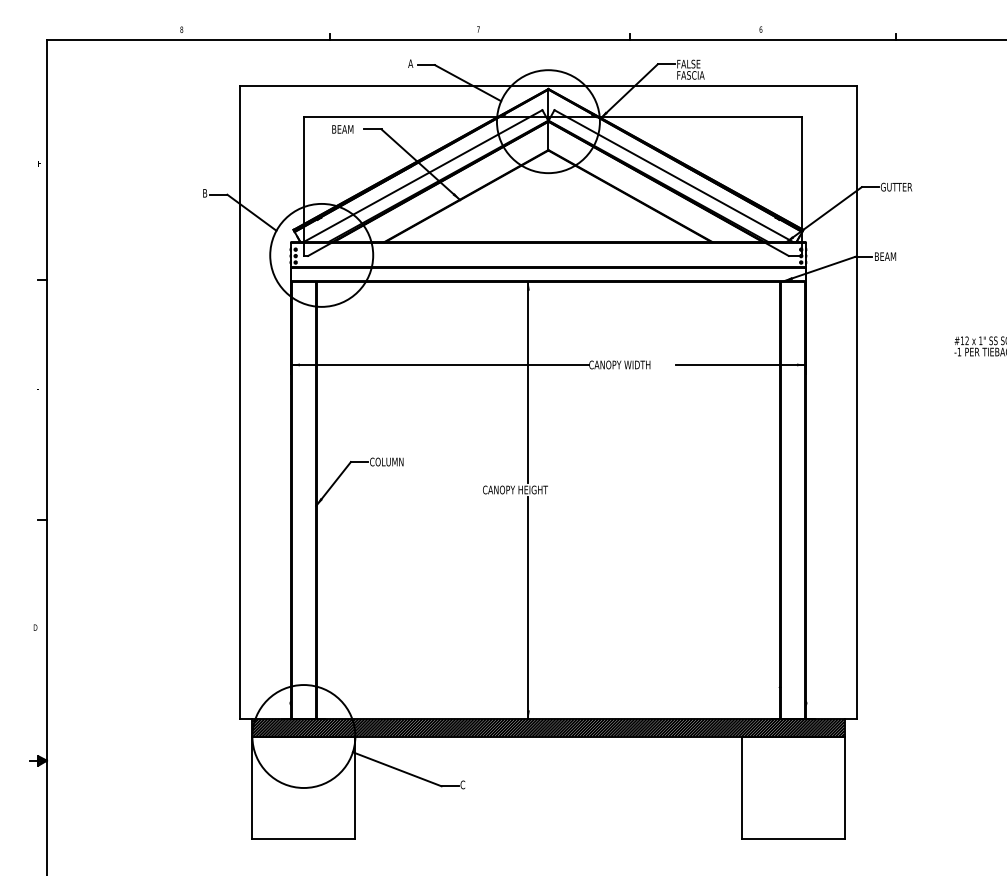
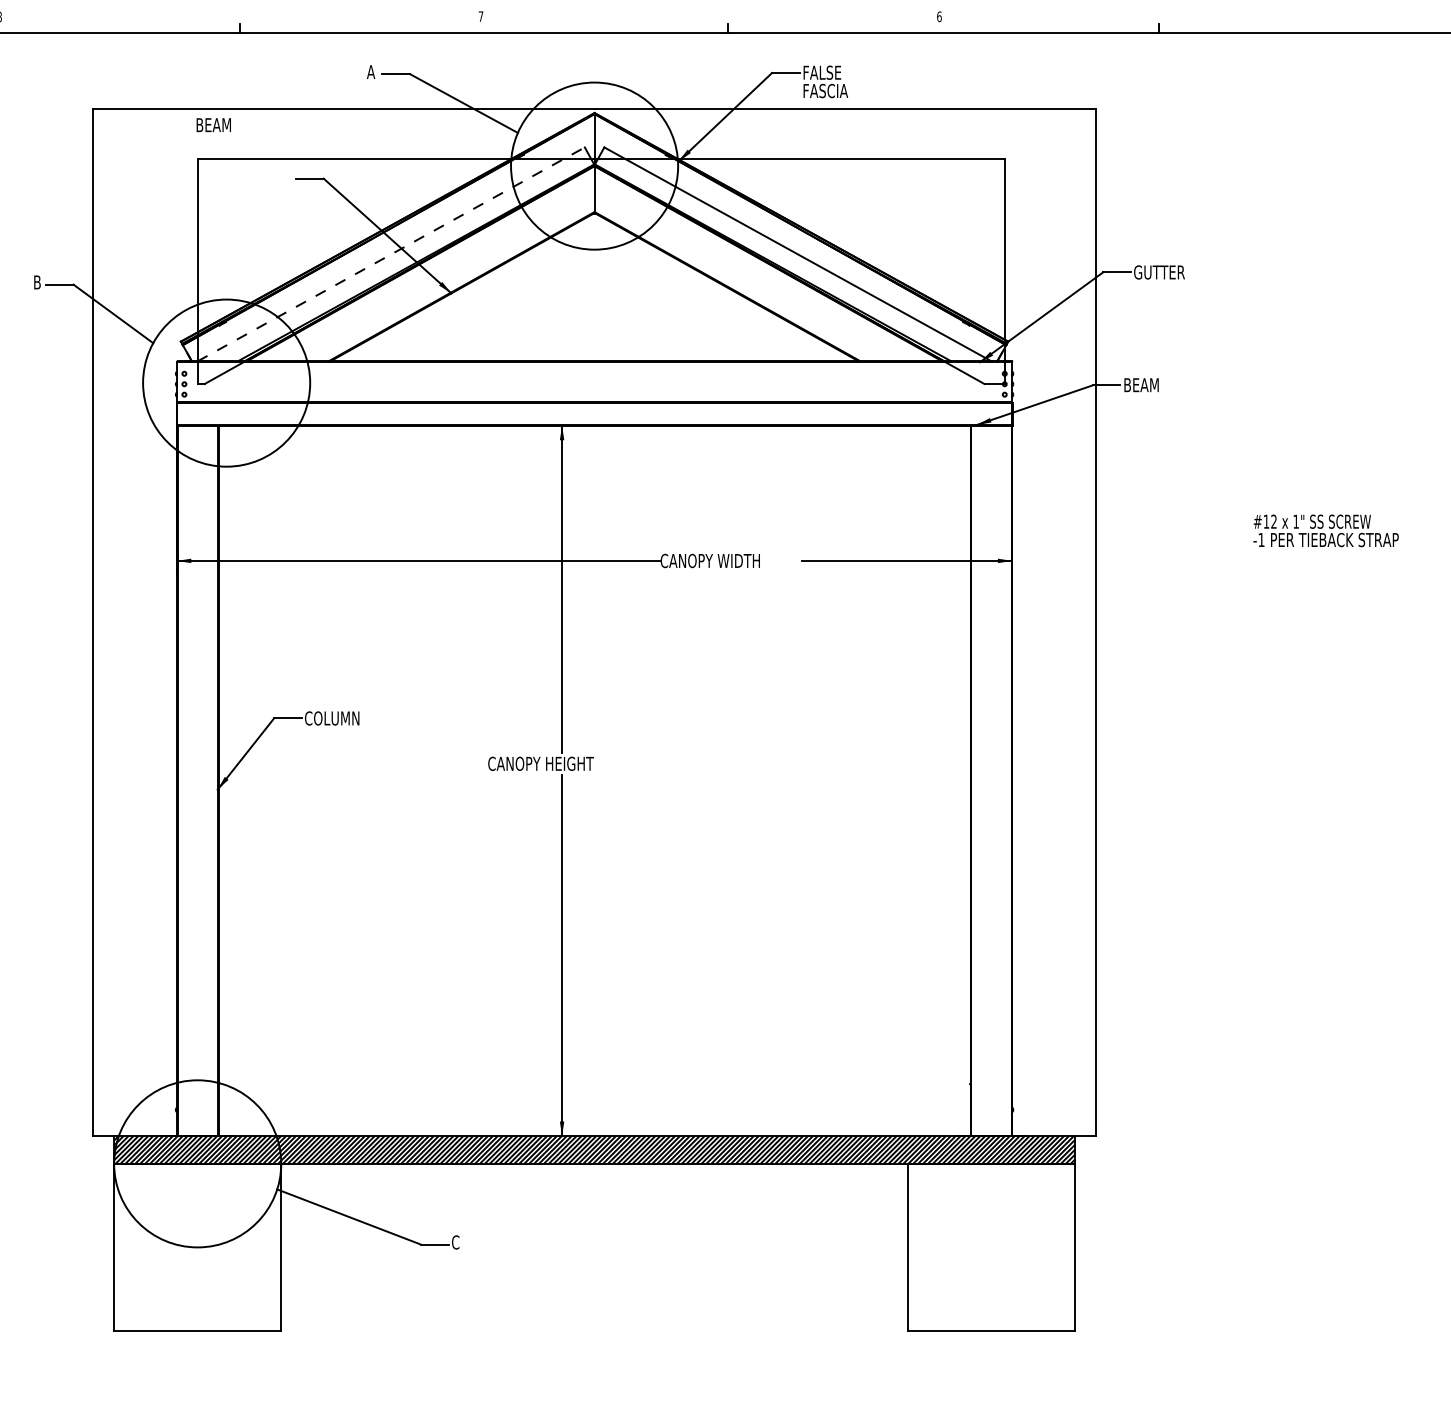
text: (342, 129) -> (213, 125), moved
line: (423, 175) -> (391, 253), solid -> dashed

